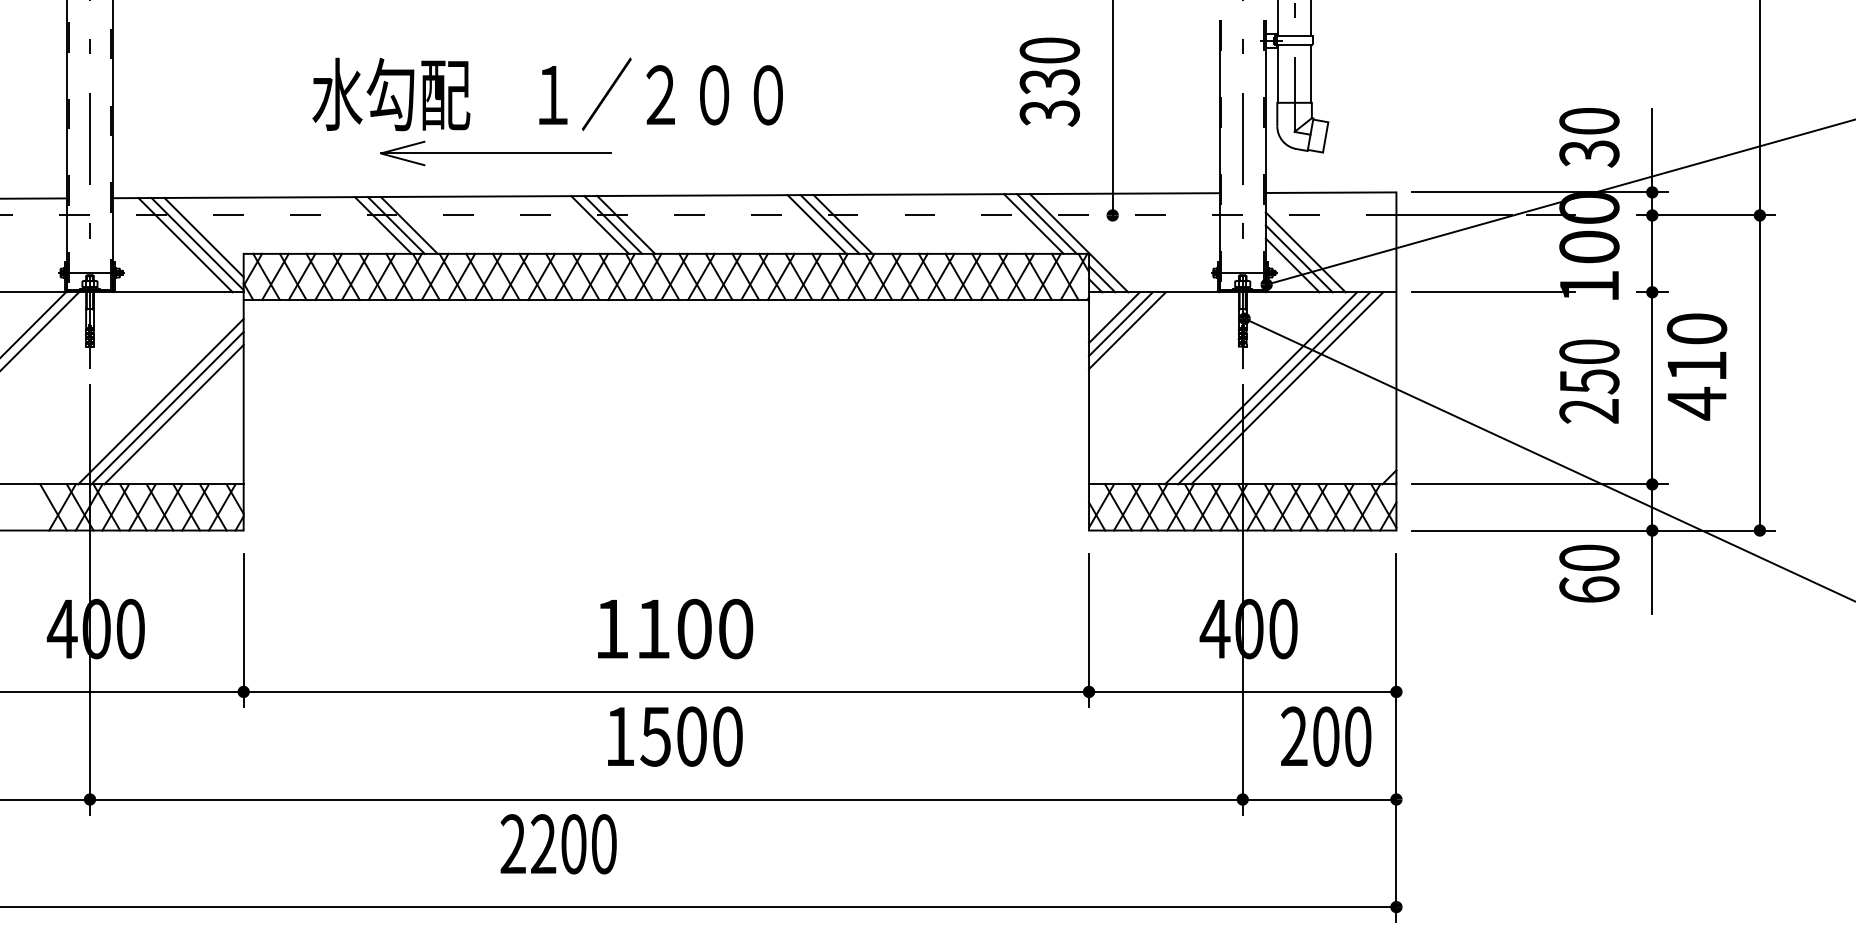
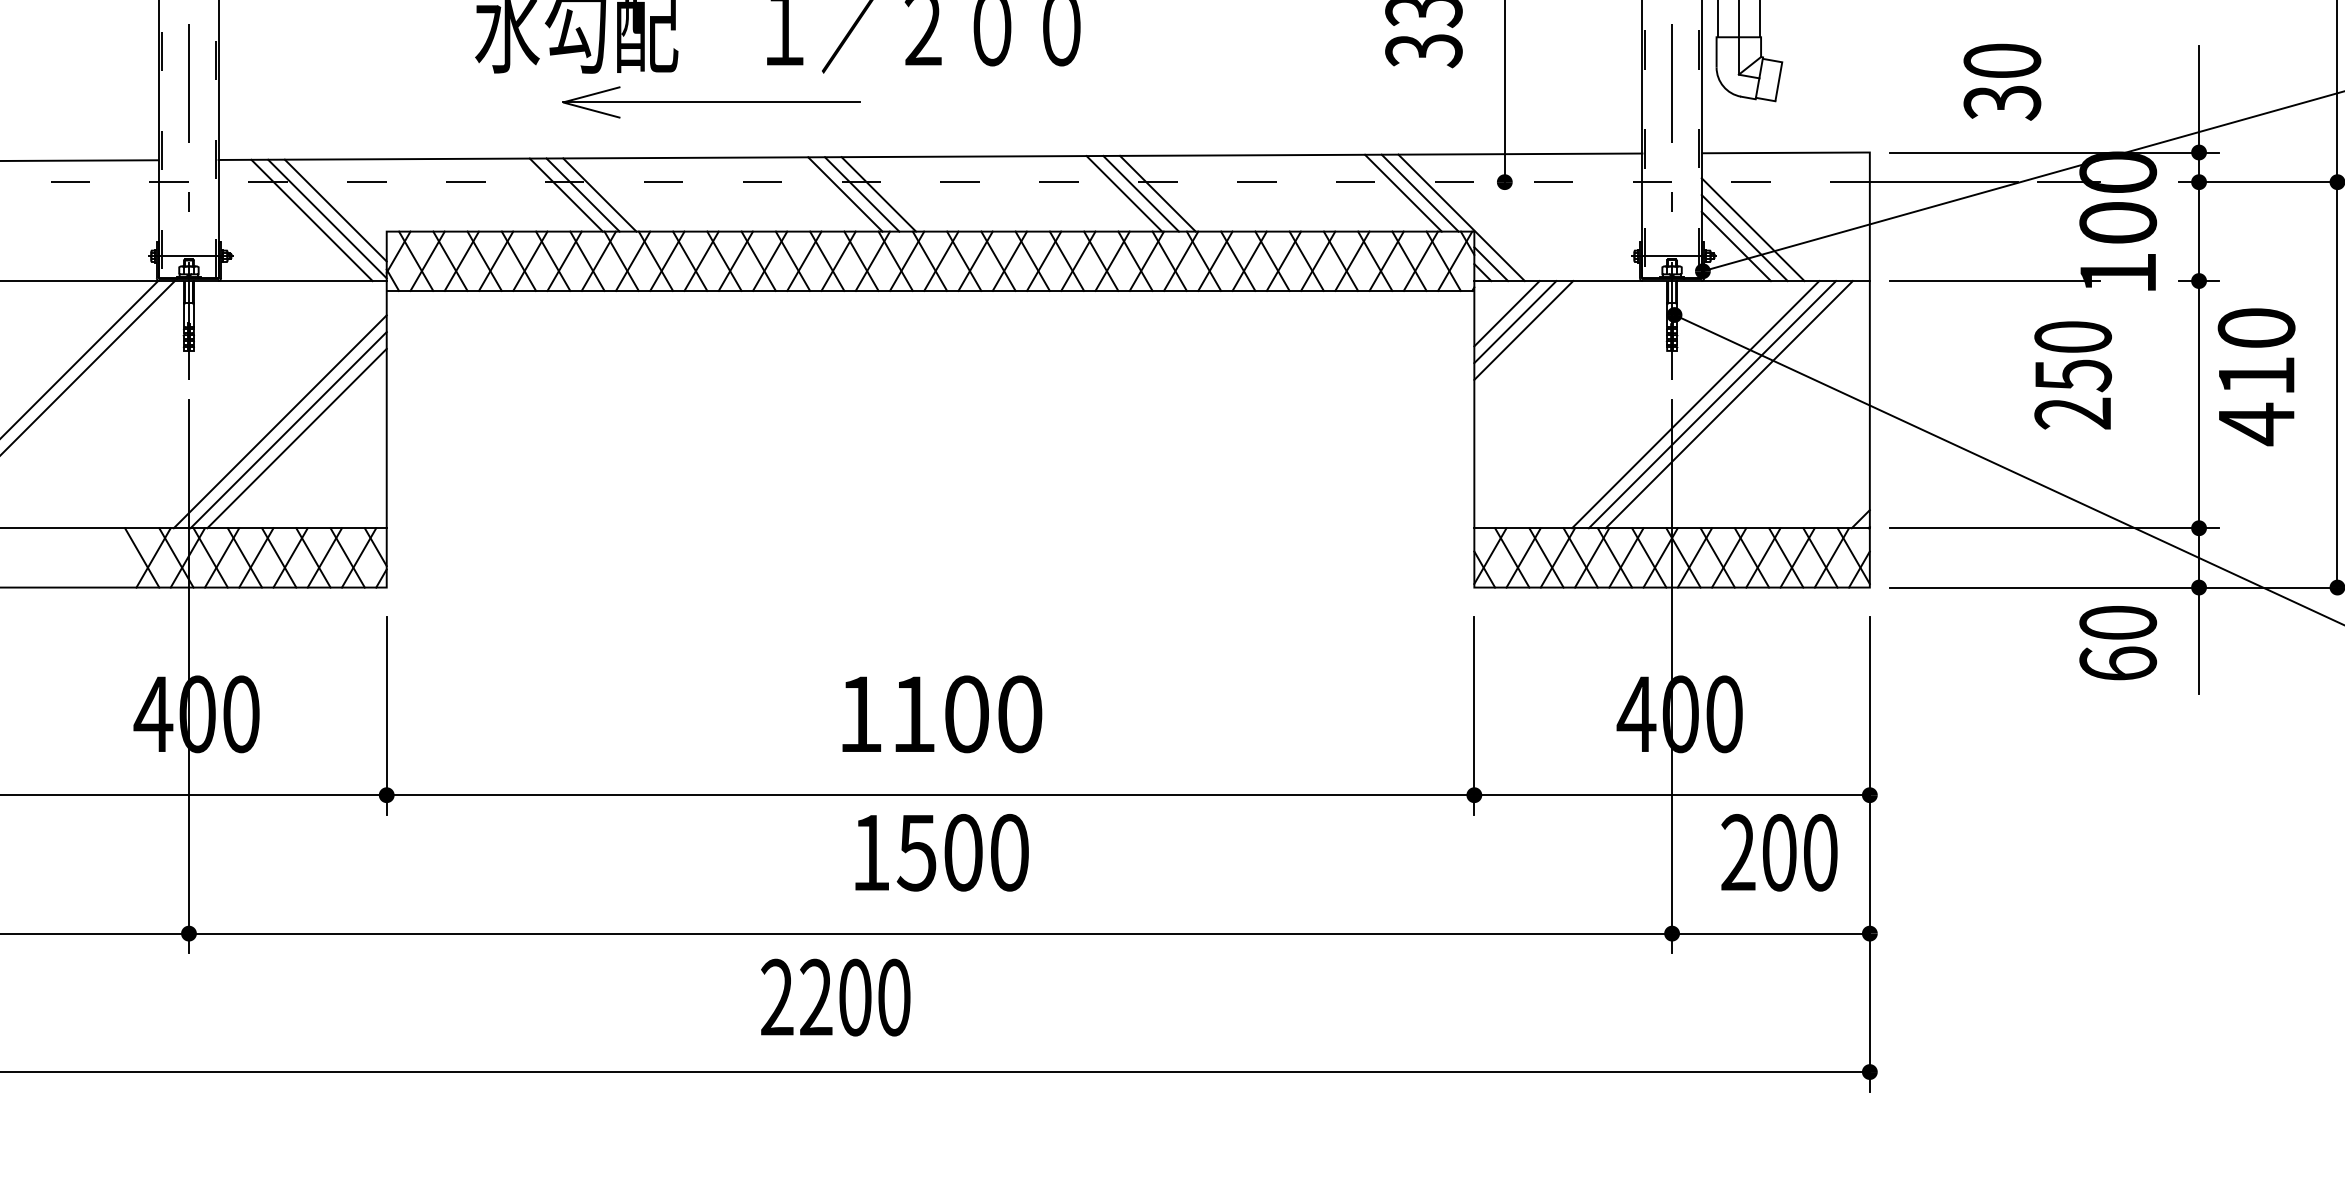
text: (1589, 137) -> (2002, 81), moved
text: (1589, 381) -> (2073, 375), moved
text: (558, 844) -> (835, 997), moved

